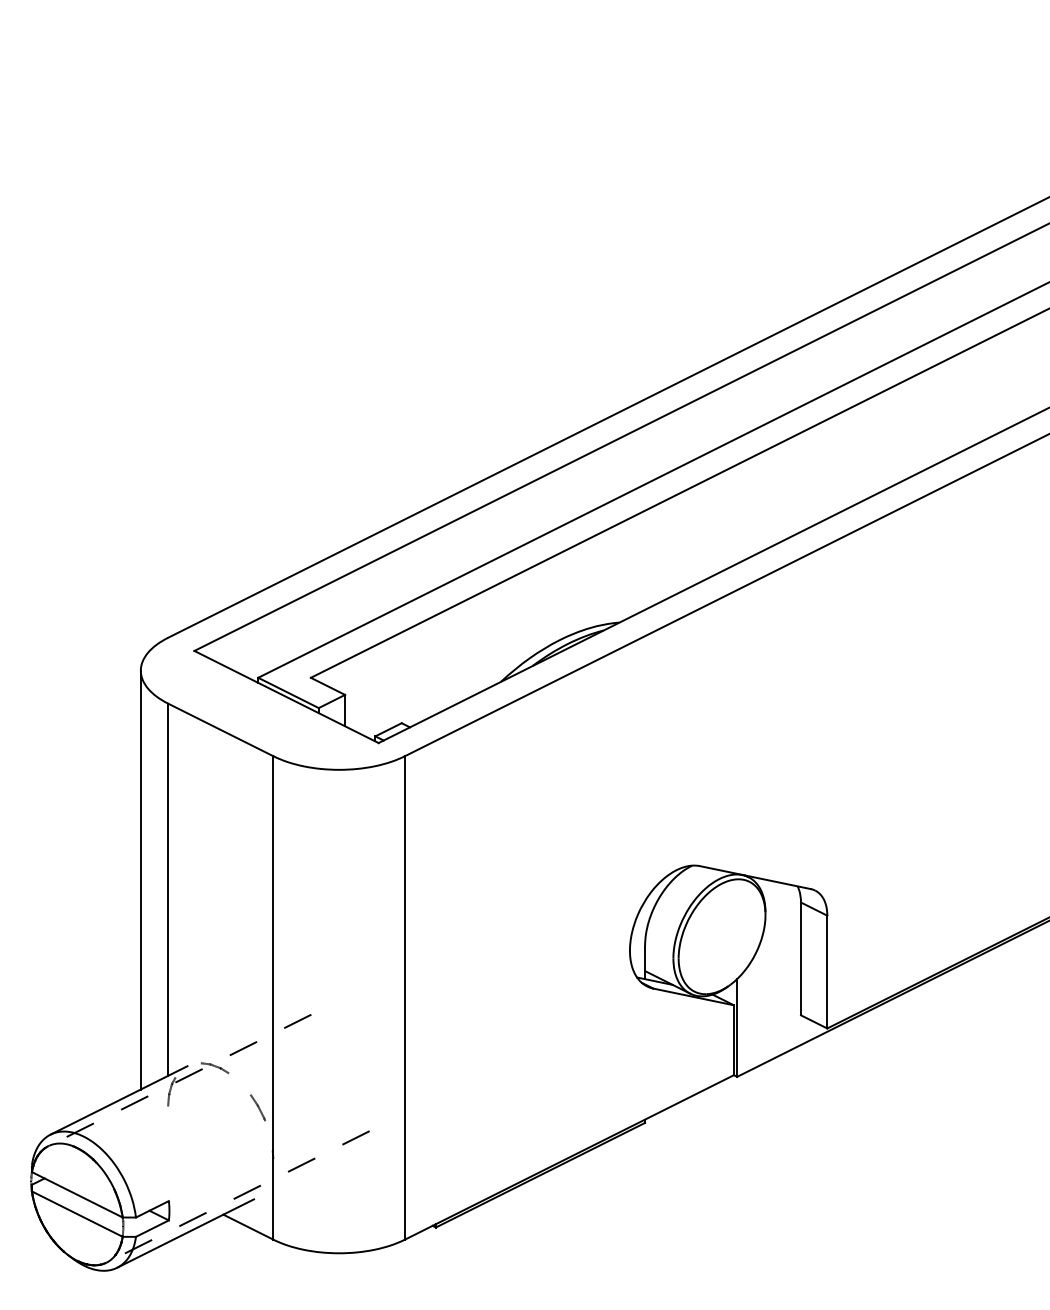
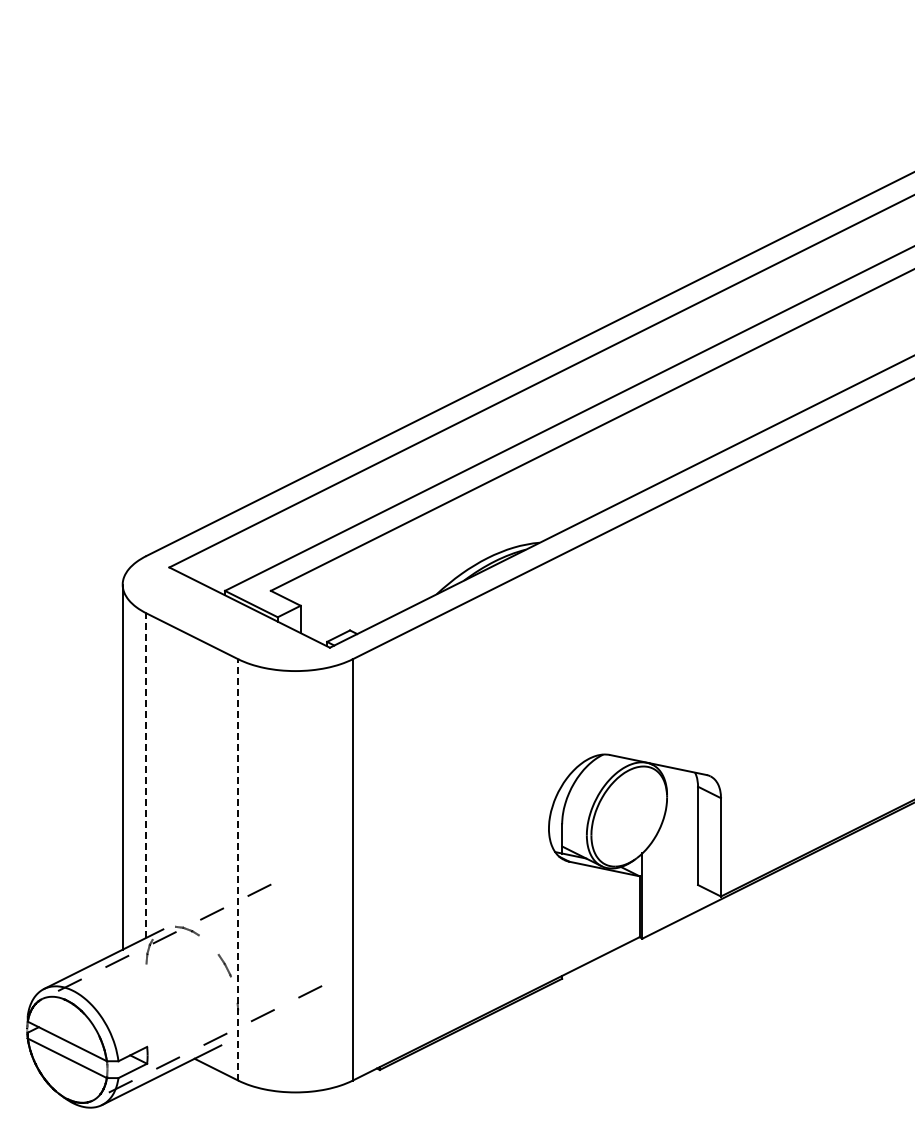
line: (168, 889) -> (146, 775), solid -> dashed
line: (273, 997) -> (238, 869), solid -> dashed

